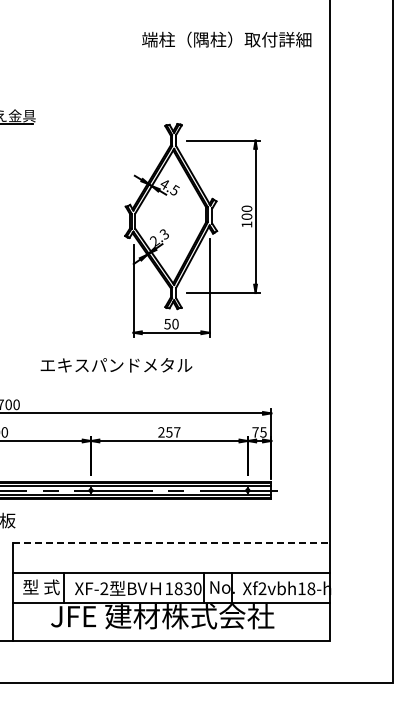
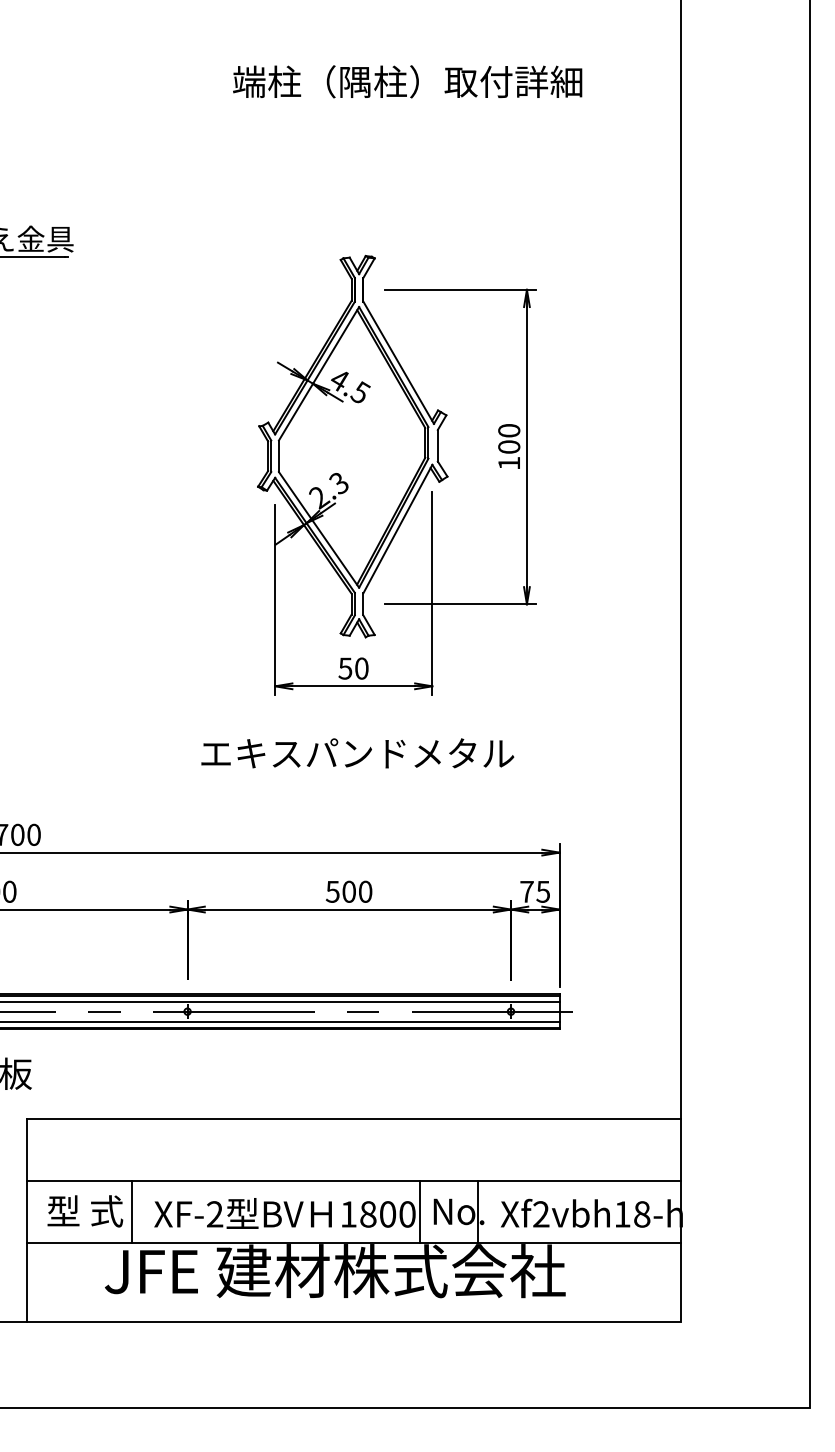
text: (226, 39) -> (407, 81), moved
text: (116, 365) -> (357, 753), moved
text: (169, 432) -> (349, 892), 257 -> 500
line: (172, 542) -> (355, 1118), dashed -> solid
text: (188, 588) -> (388, 1213), 1830 -> 1800

